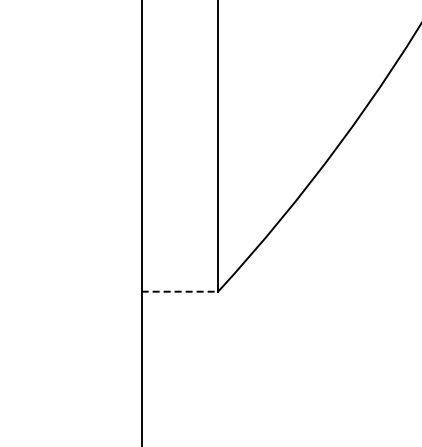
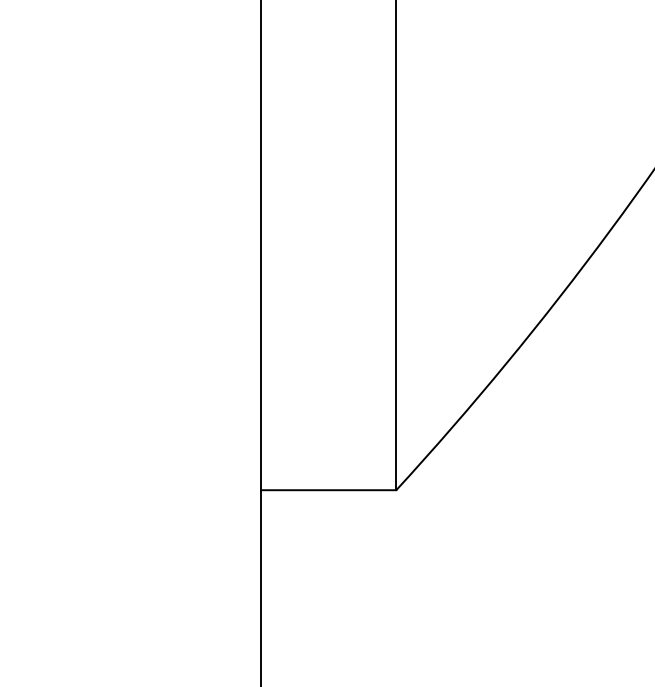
line: (180, 291) -> (329, 489), dashed -> solid

